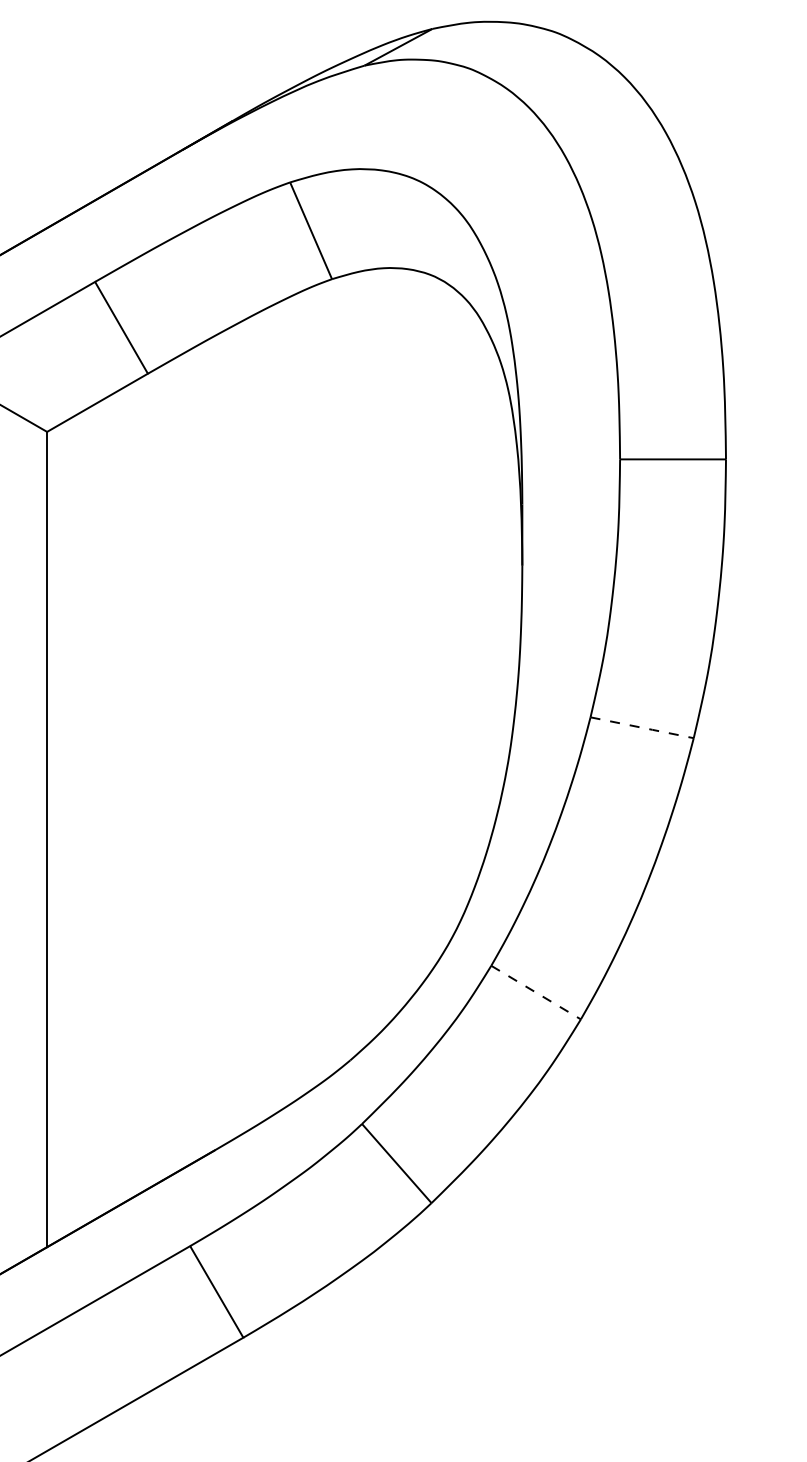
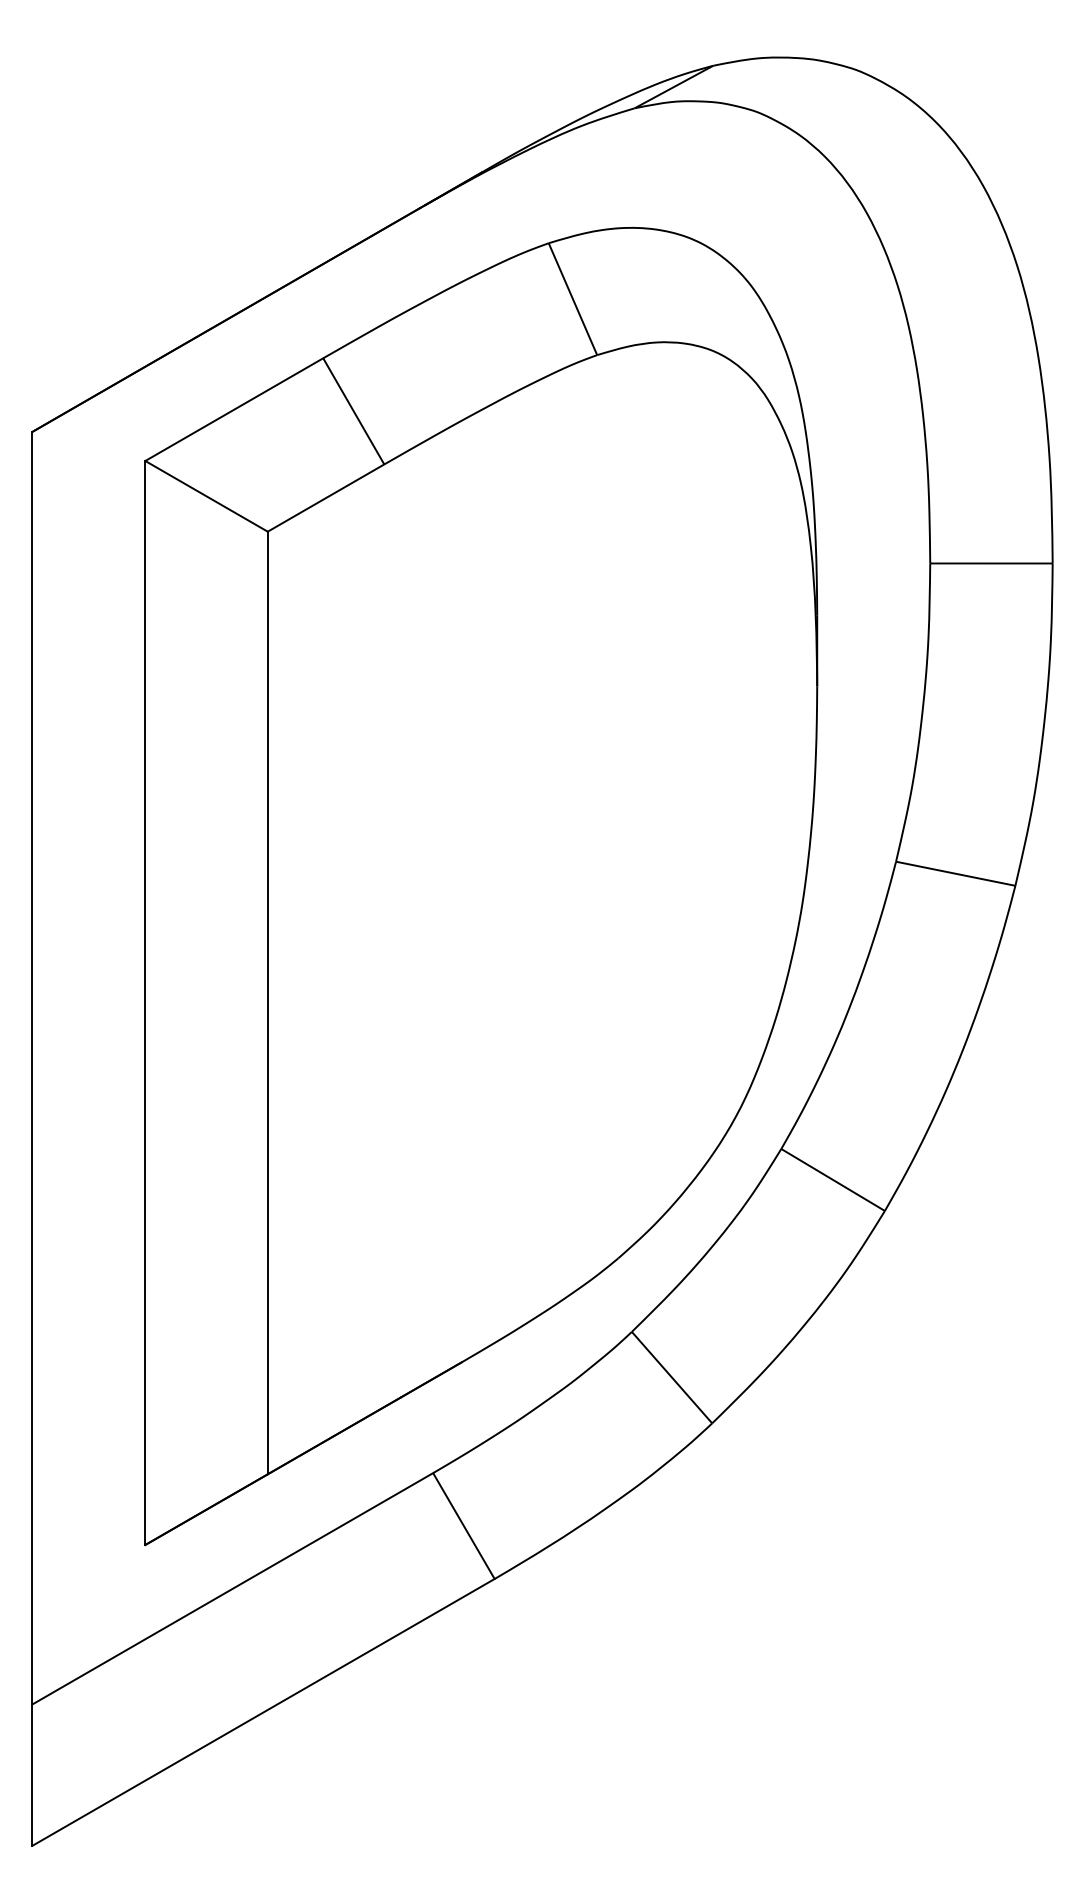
line: (642, 727) -> (956, 873), dashed -> solid
line: (536, 992) -> (833, 1179), dashed -> solid

